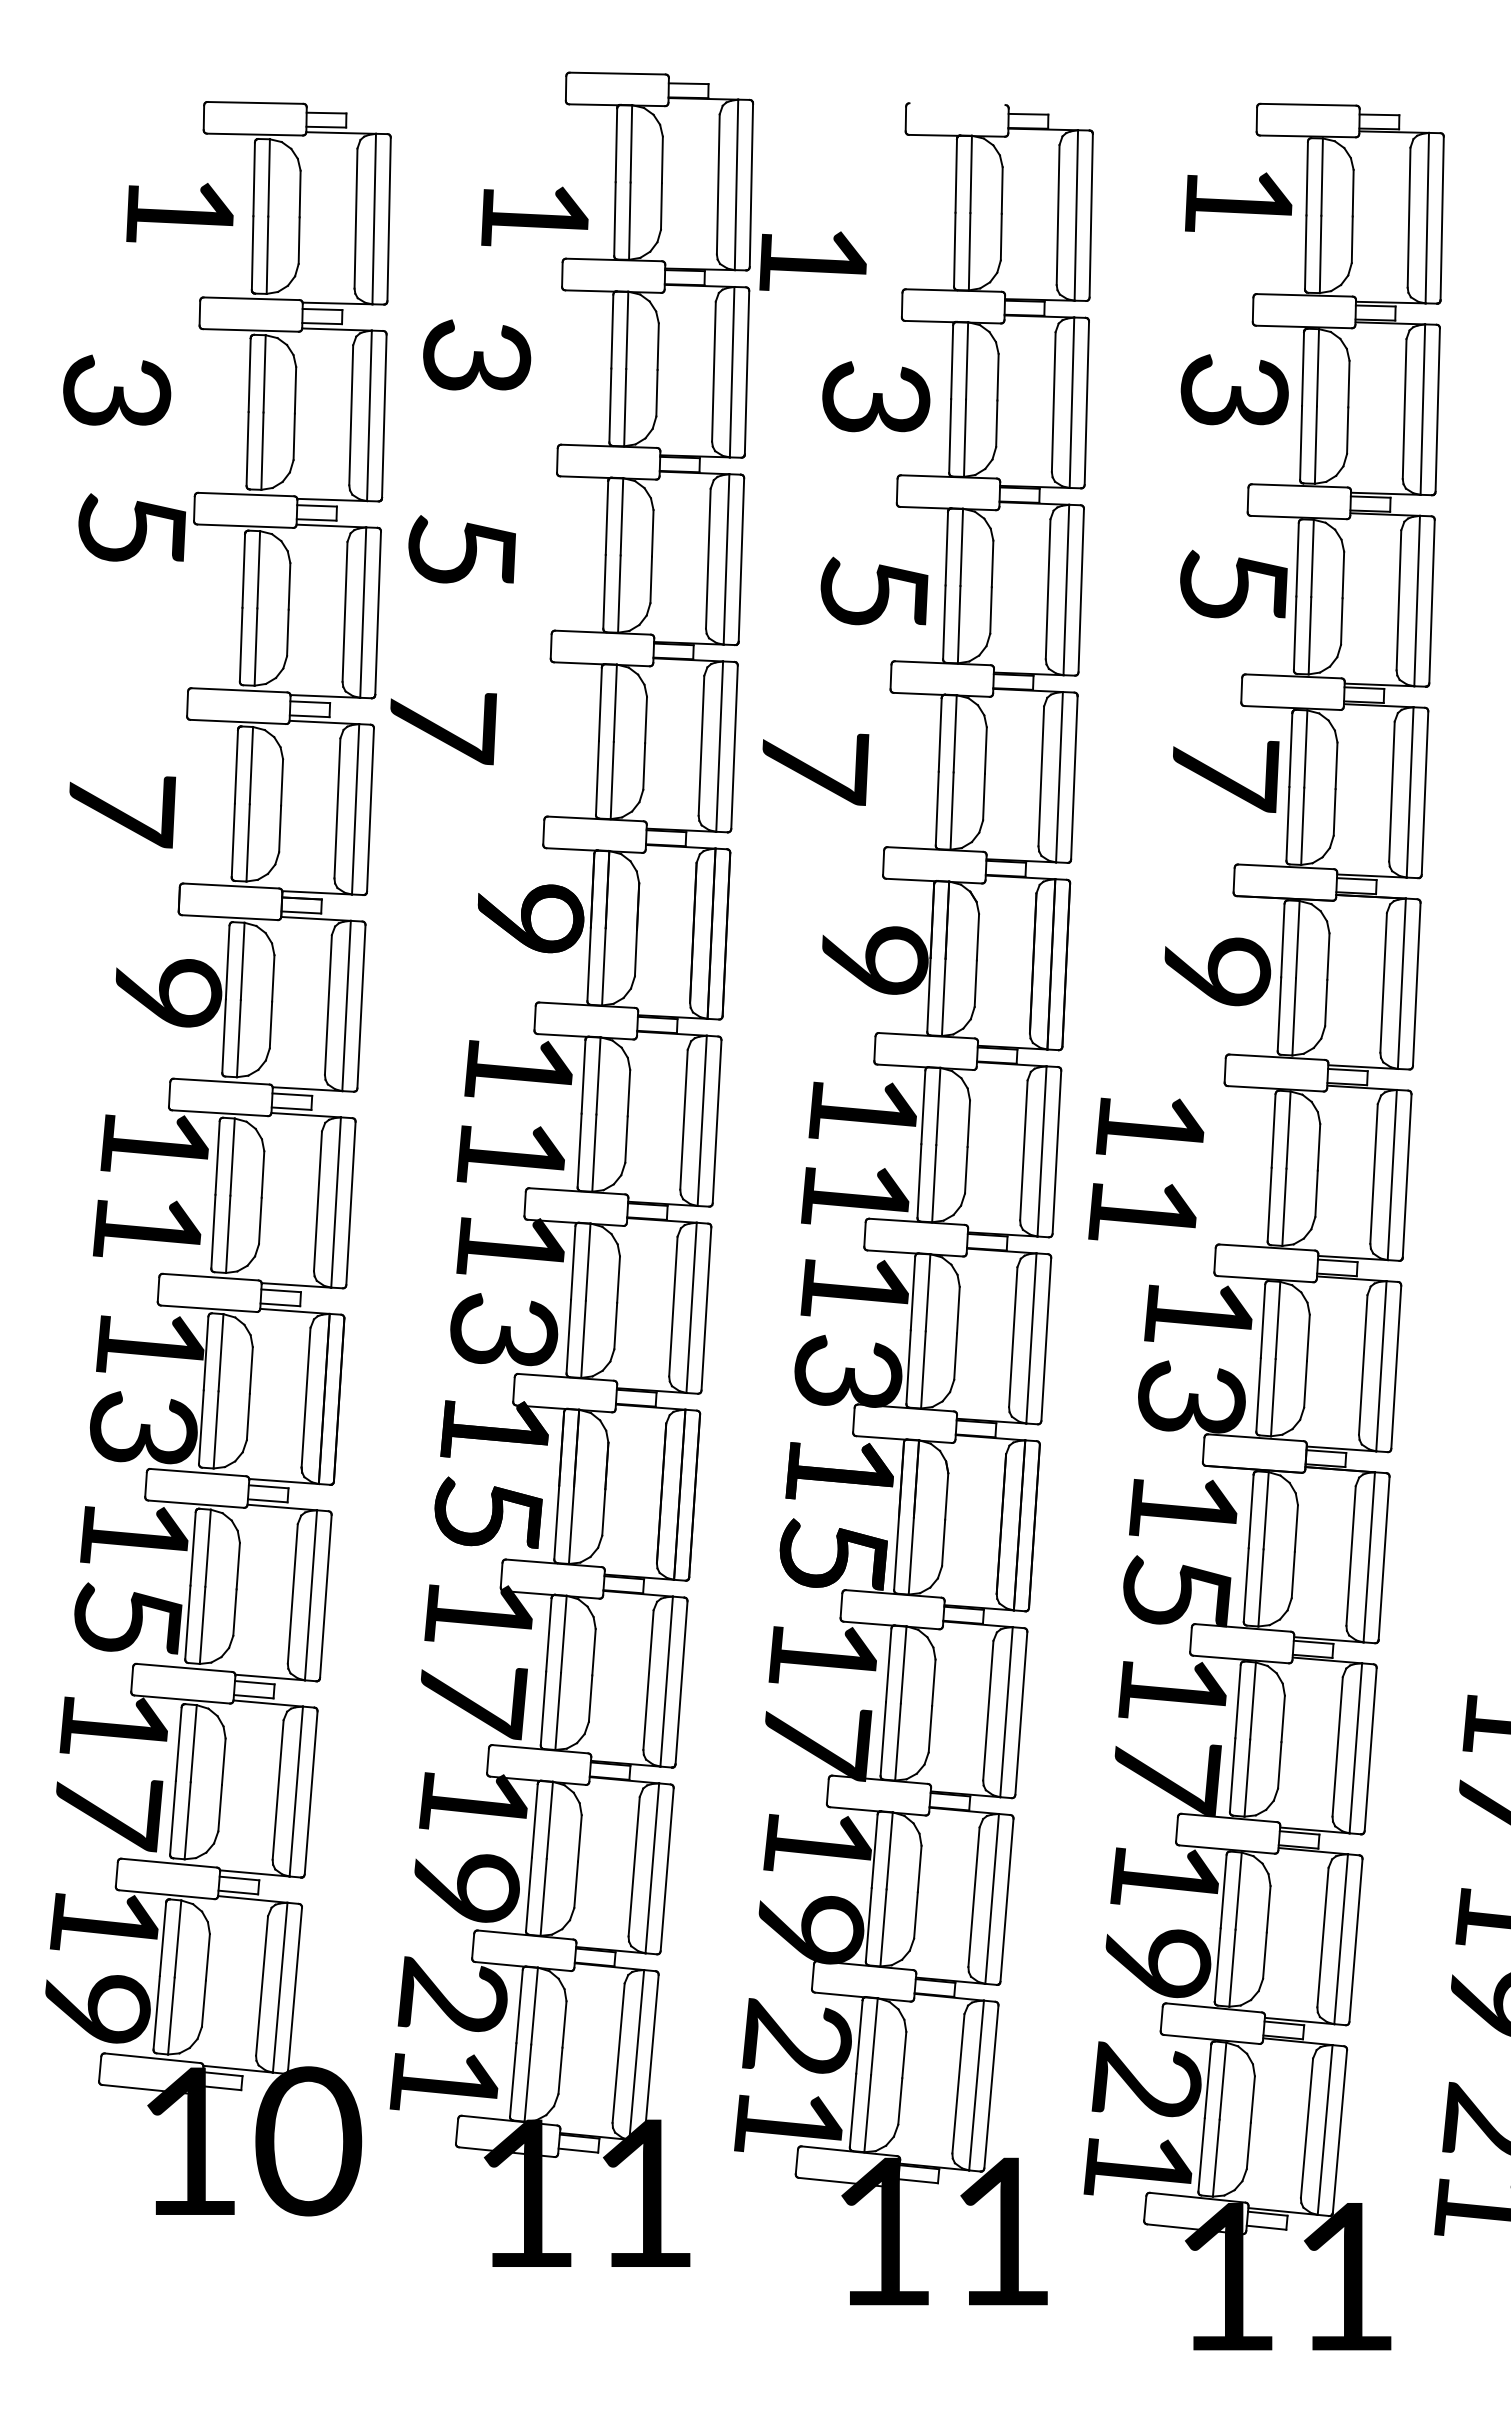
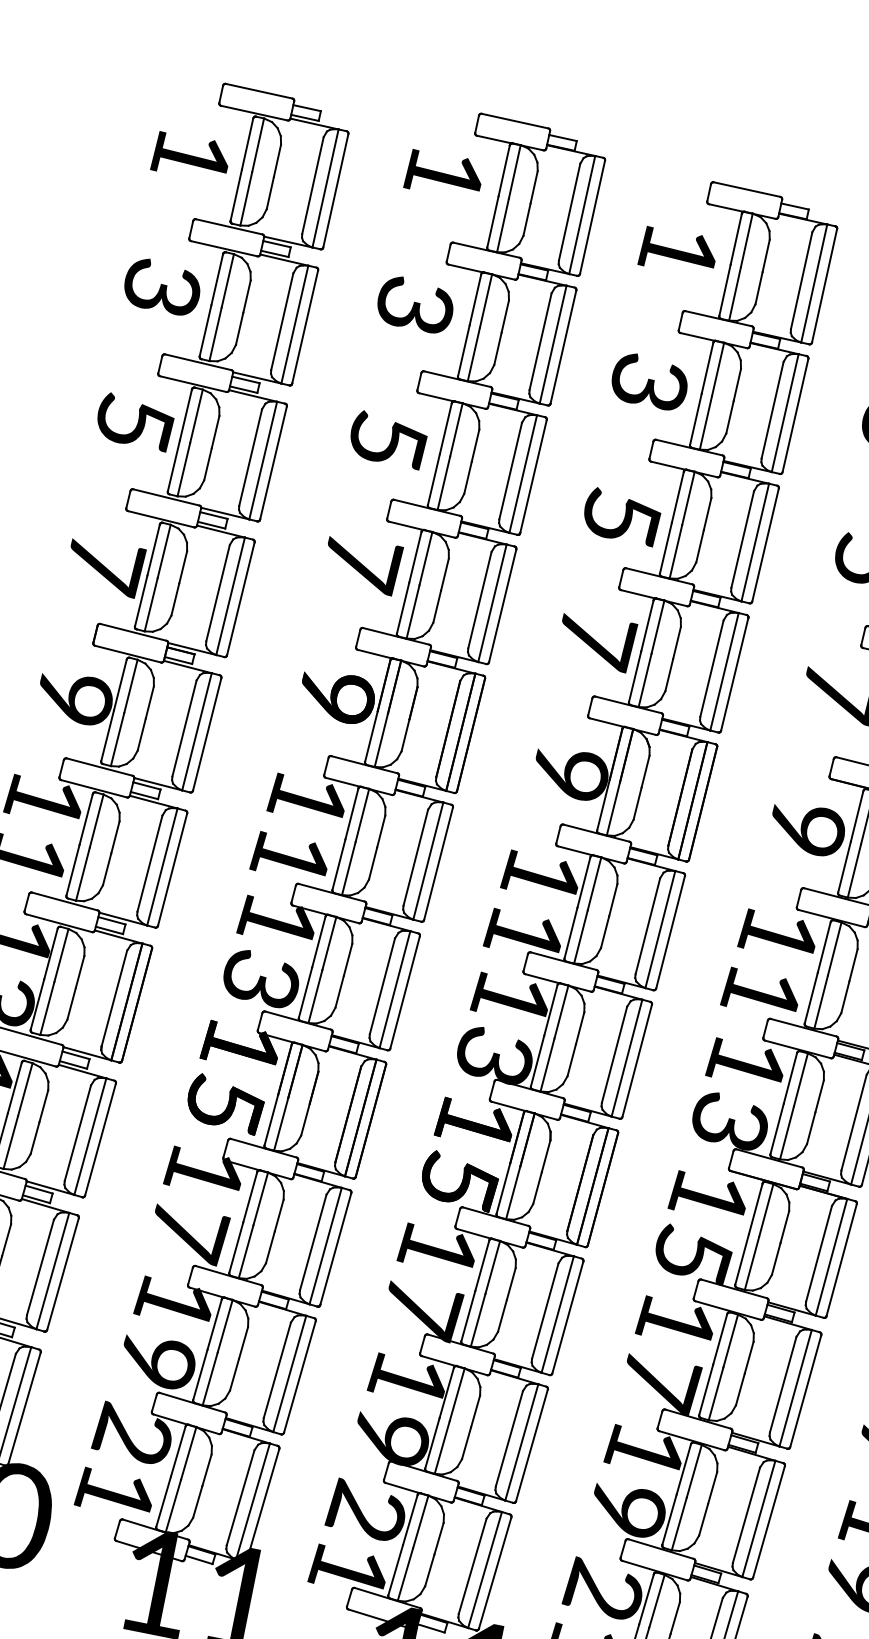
line: (957, 104) -> (747, 189), added
text: (534, 216) -> (444, 174), moved
text: (812, 260) -> (678, 251), moved
text: (477, 354) -> (416, 304), moved
text: (117, 389) -> (162, 286), moved
text: (131, 527) -> (134, 421), moved
text: (461, 549) -> (387, 439), moved
text: (443, 729) -> (361, 564), moved
text: (815, 769) -> (596, 641), moved
text: (122, 812) -> (104, 566), moved
text: (1146, 1168) -> (770, 963), moved

